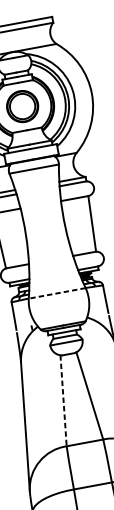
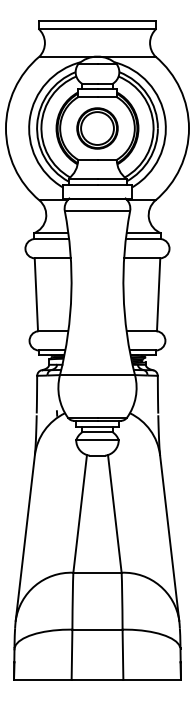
line: (57, 293) -> (97, 375), dashed -> solid
line: (63, 401) -> (80, 514), dashed -> solid

